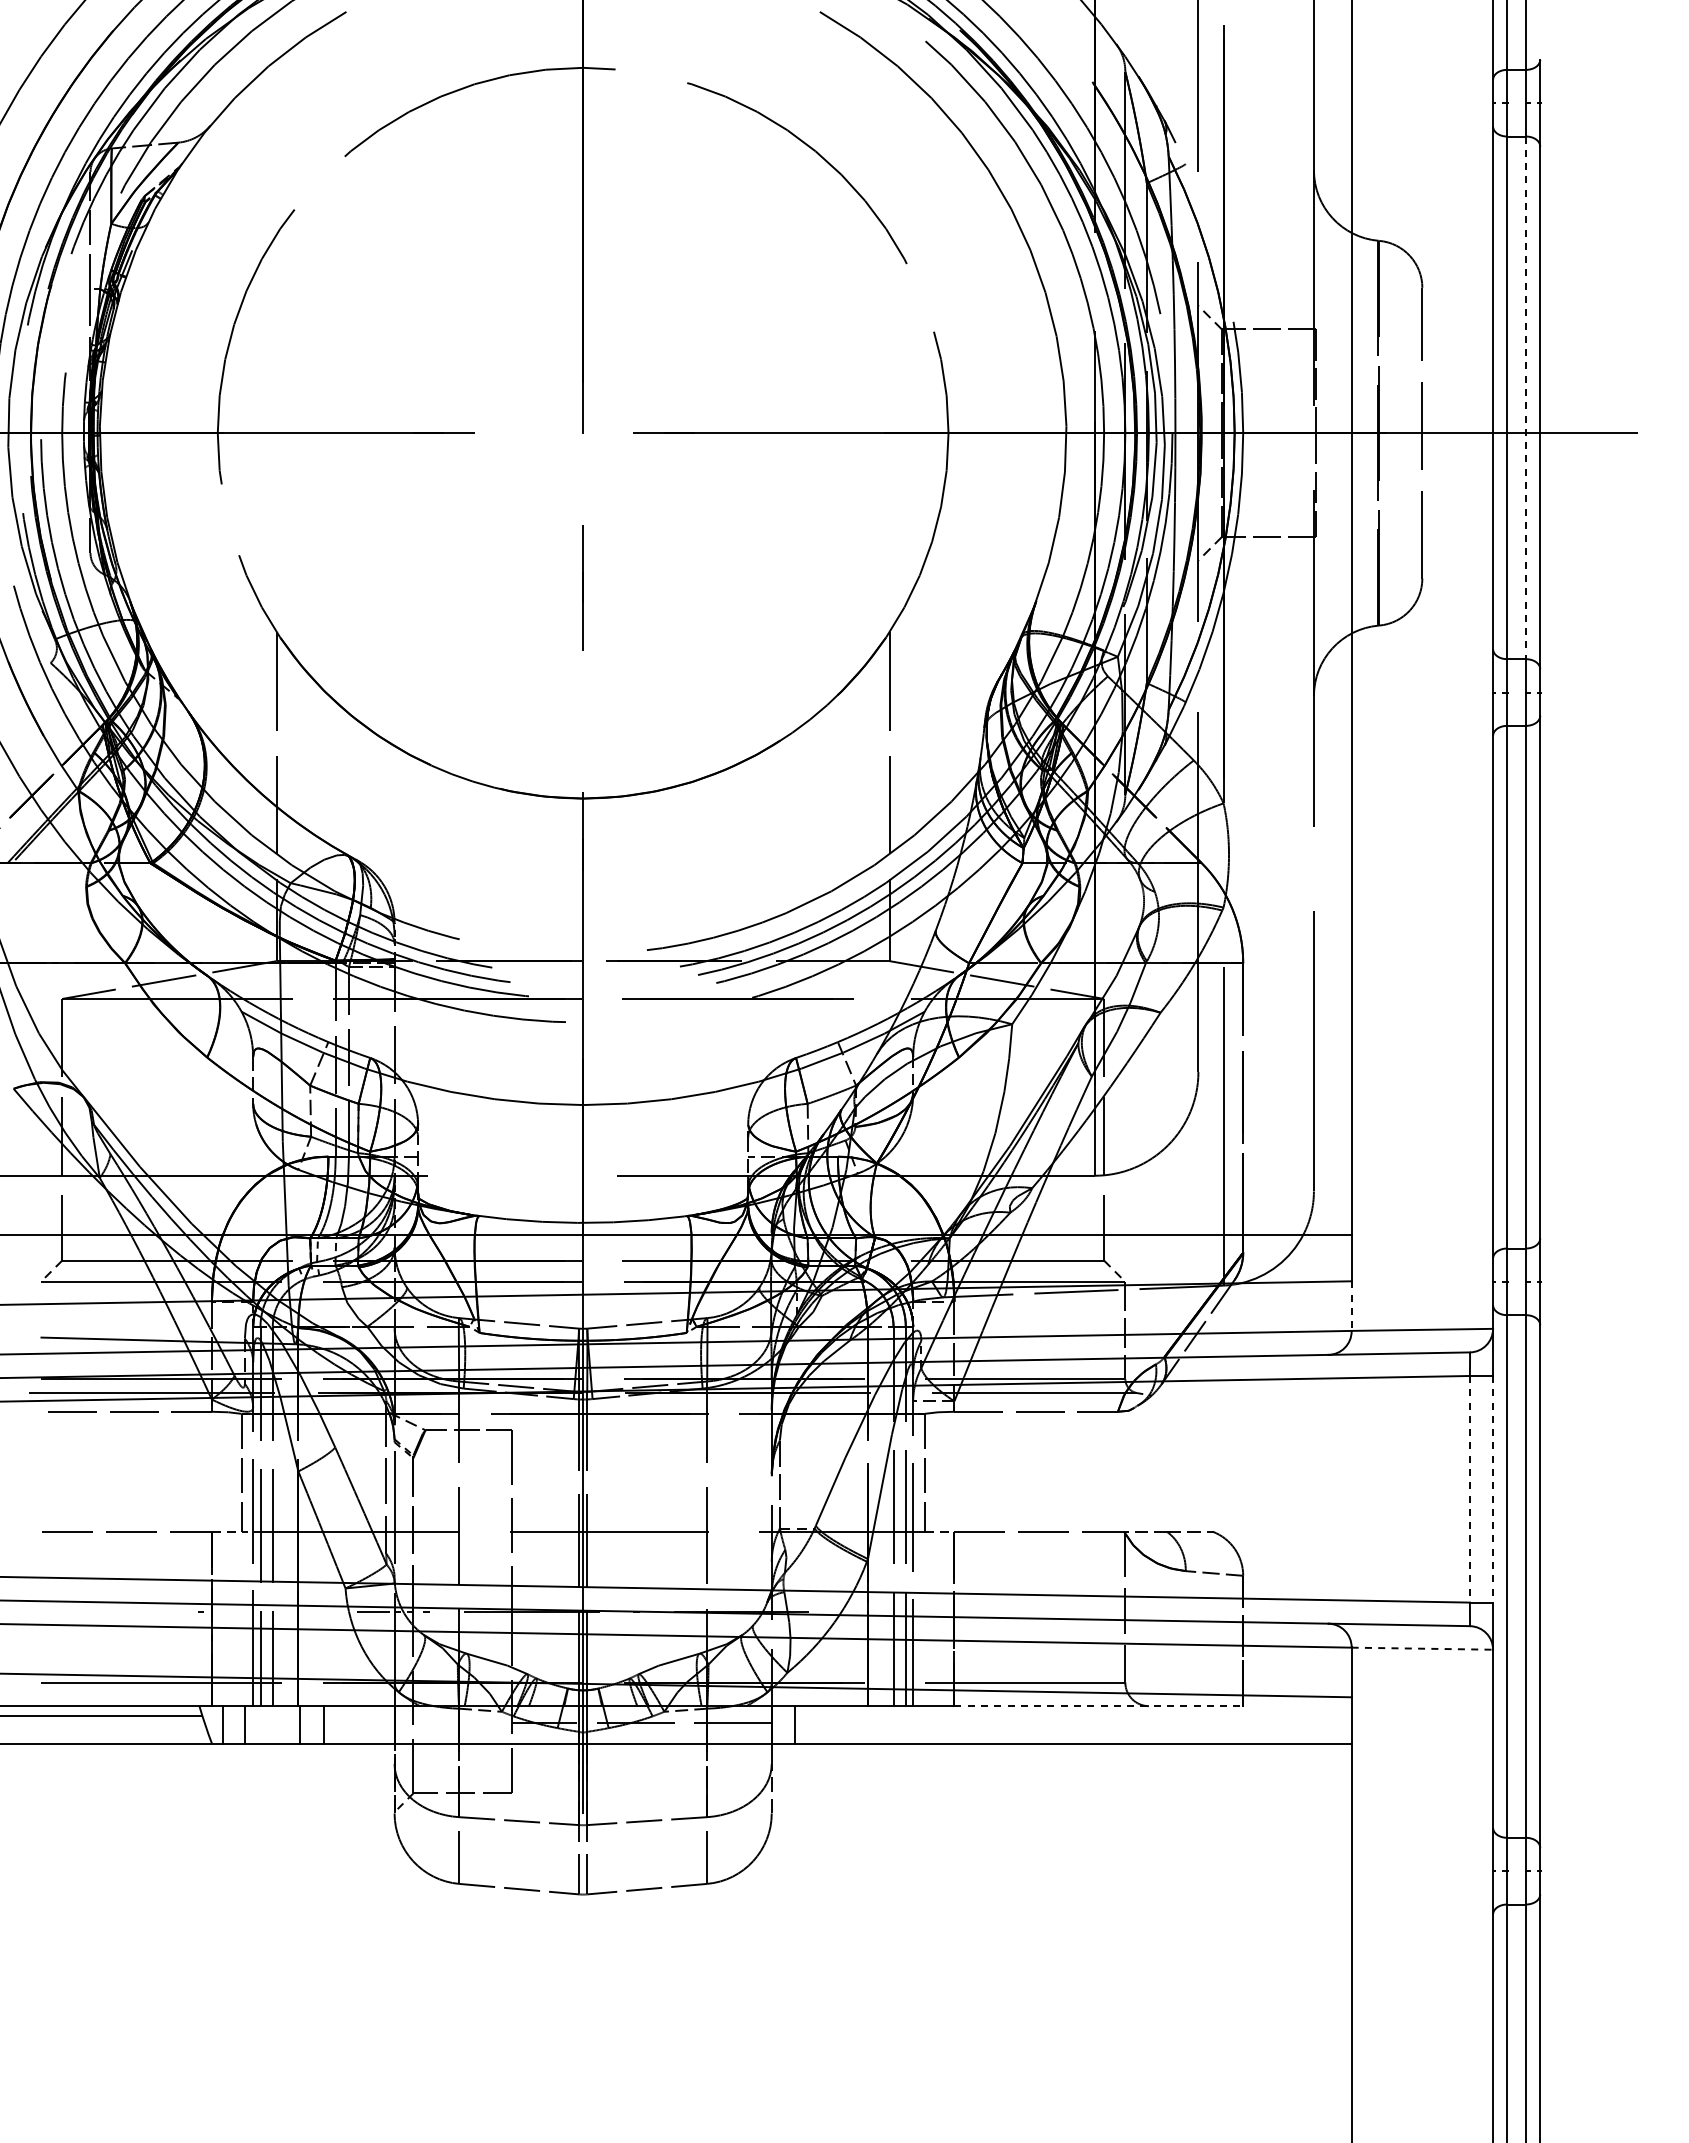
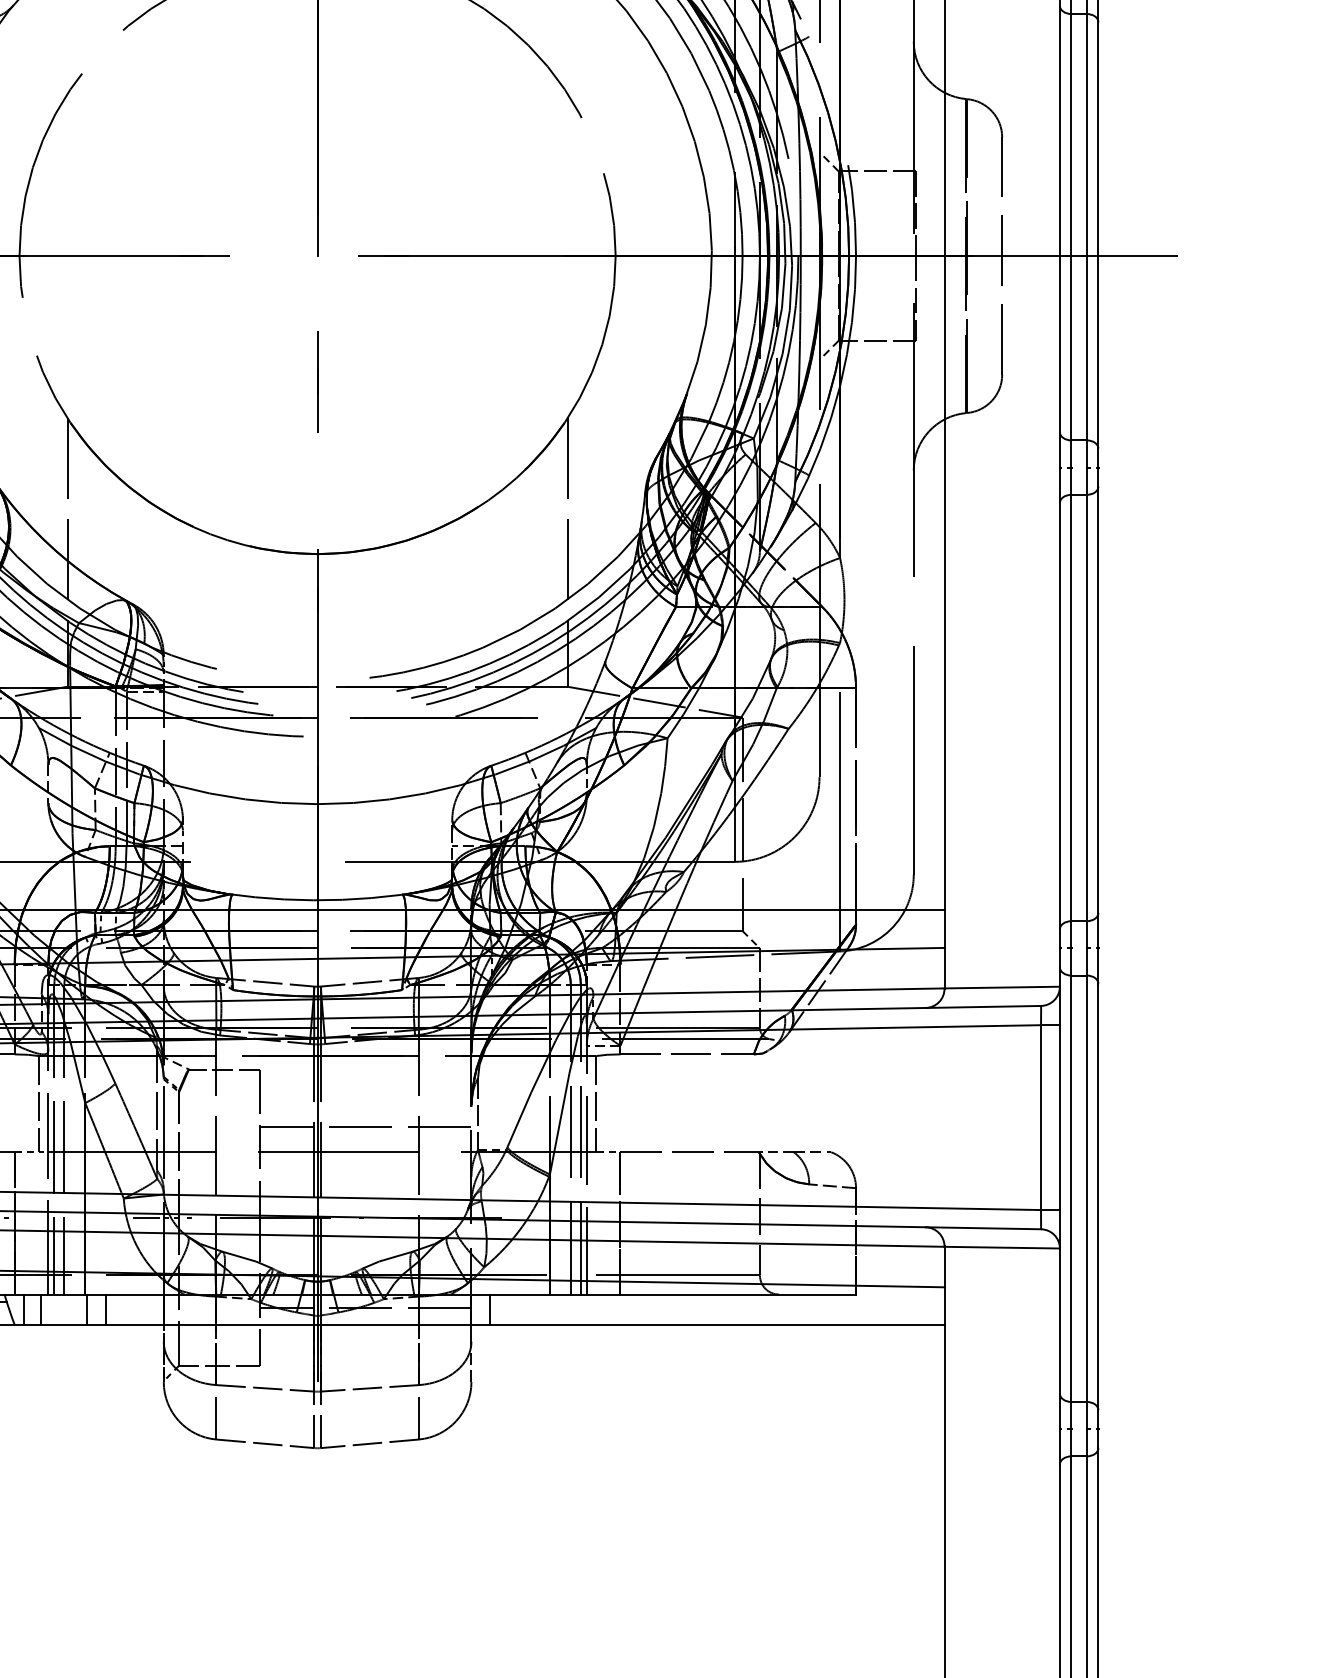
line: (1526, 398) -> (1087, 227), dashed -> solid
line: (1351, 1306) -> (944, 968), dashed -> solid
line: (1469, 1489) -> (1040, 1117), dashed -> solid
line: (1493, 1489) -> (1060, 1117), dashed -> solid
line: (641, 1501) -> (365, 1127), added
line: (1422, 1648) -> (1002, 1247), dashed -> solid
line: (1099, 1706) -> (738, 1294), dashed -> solid

